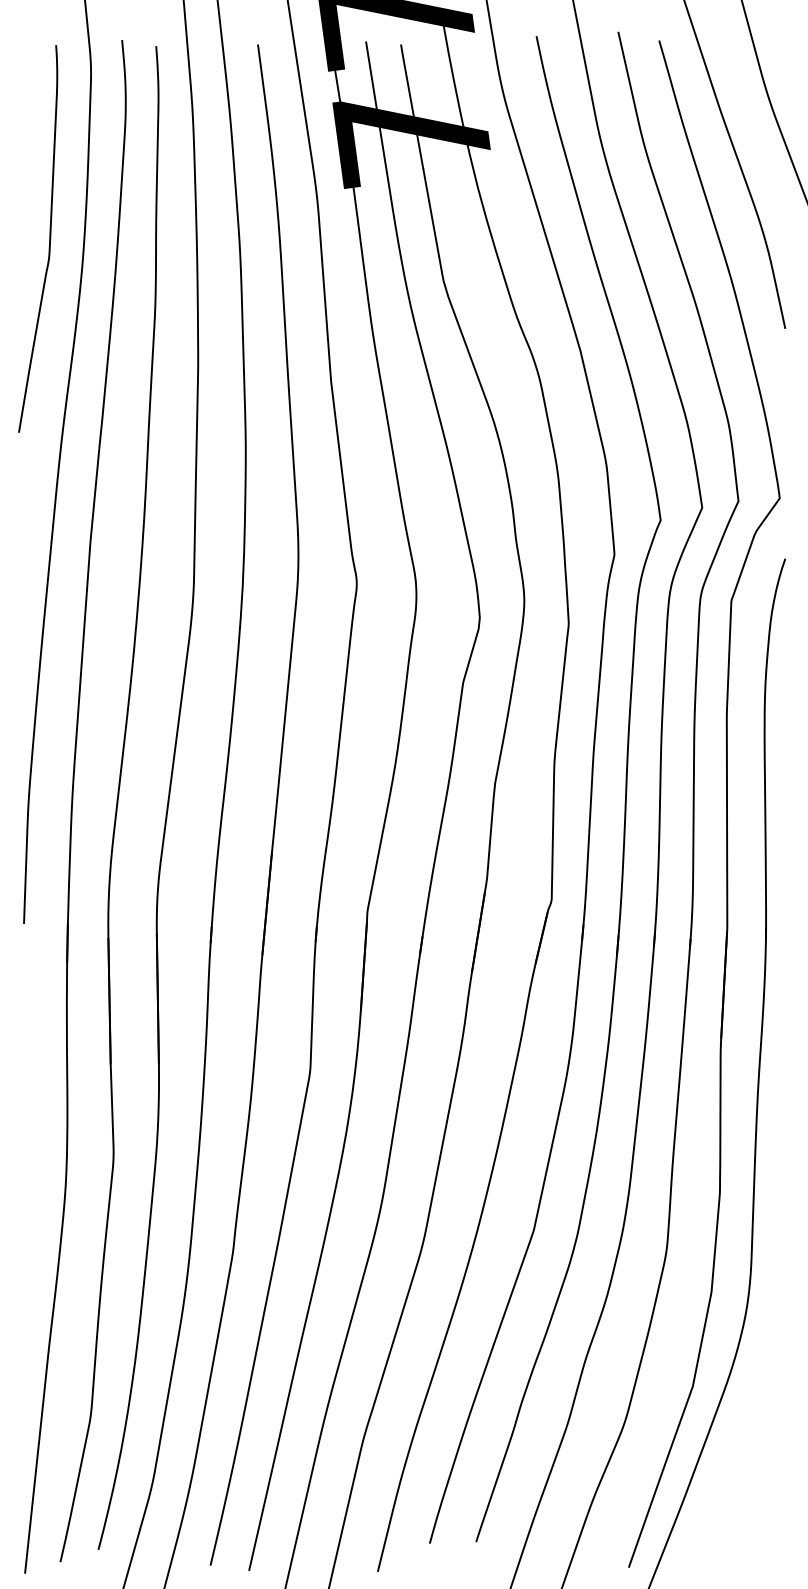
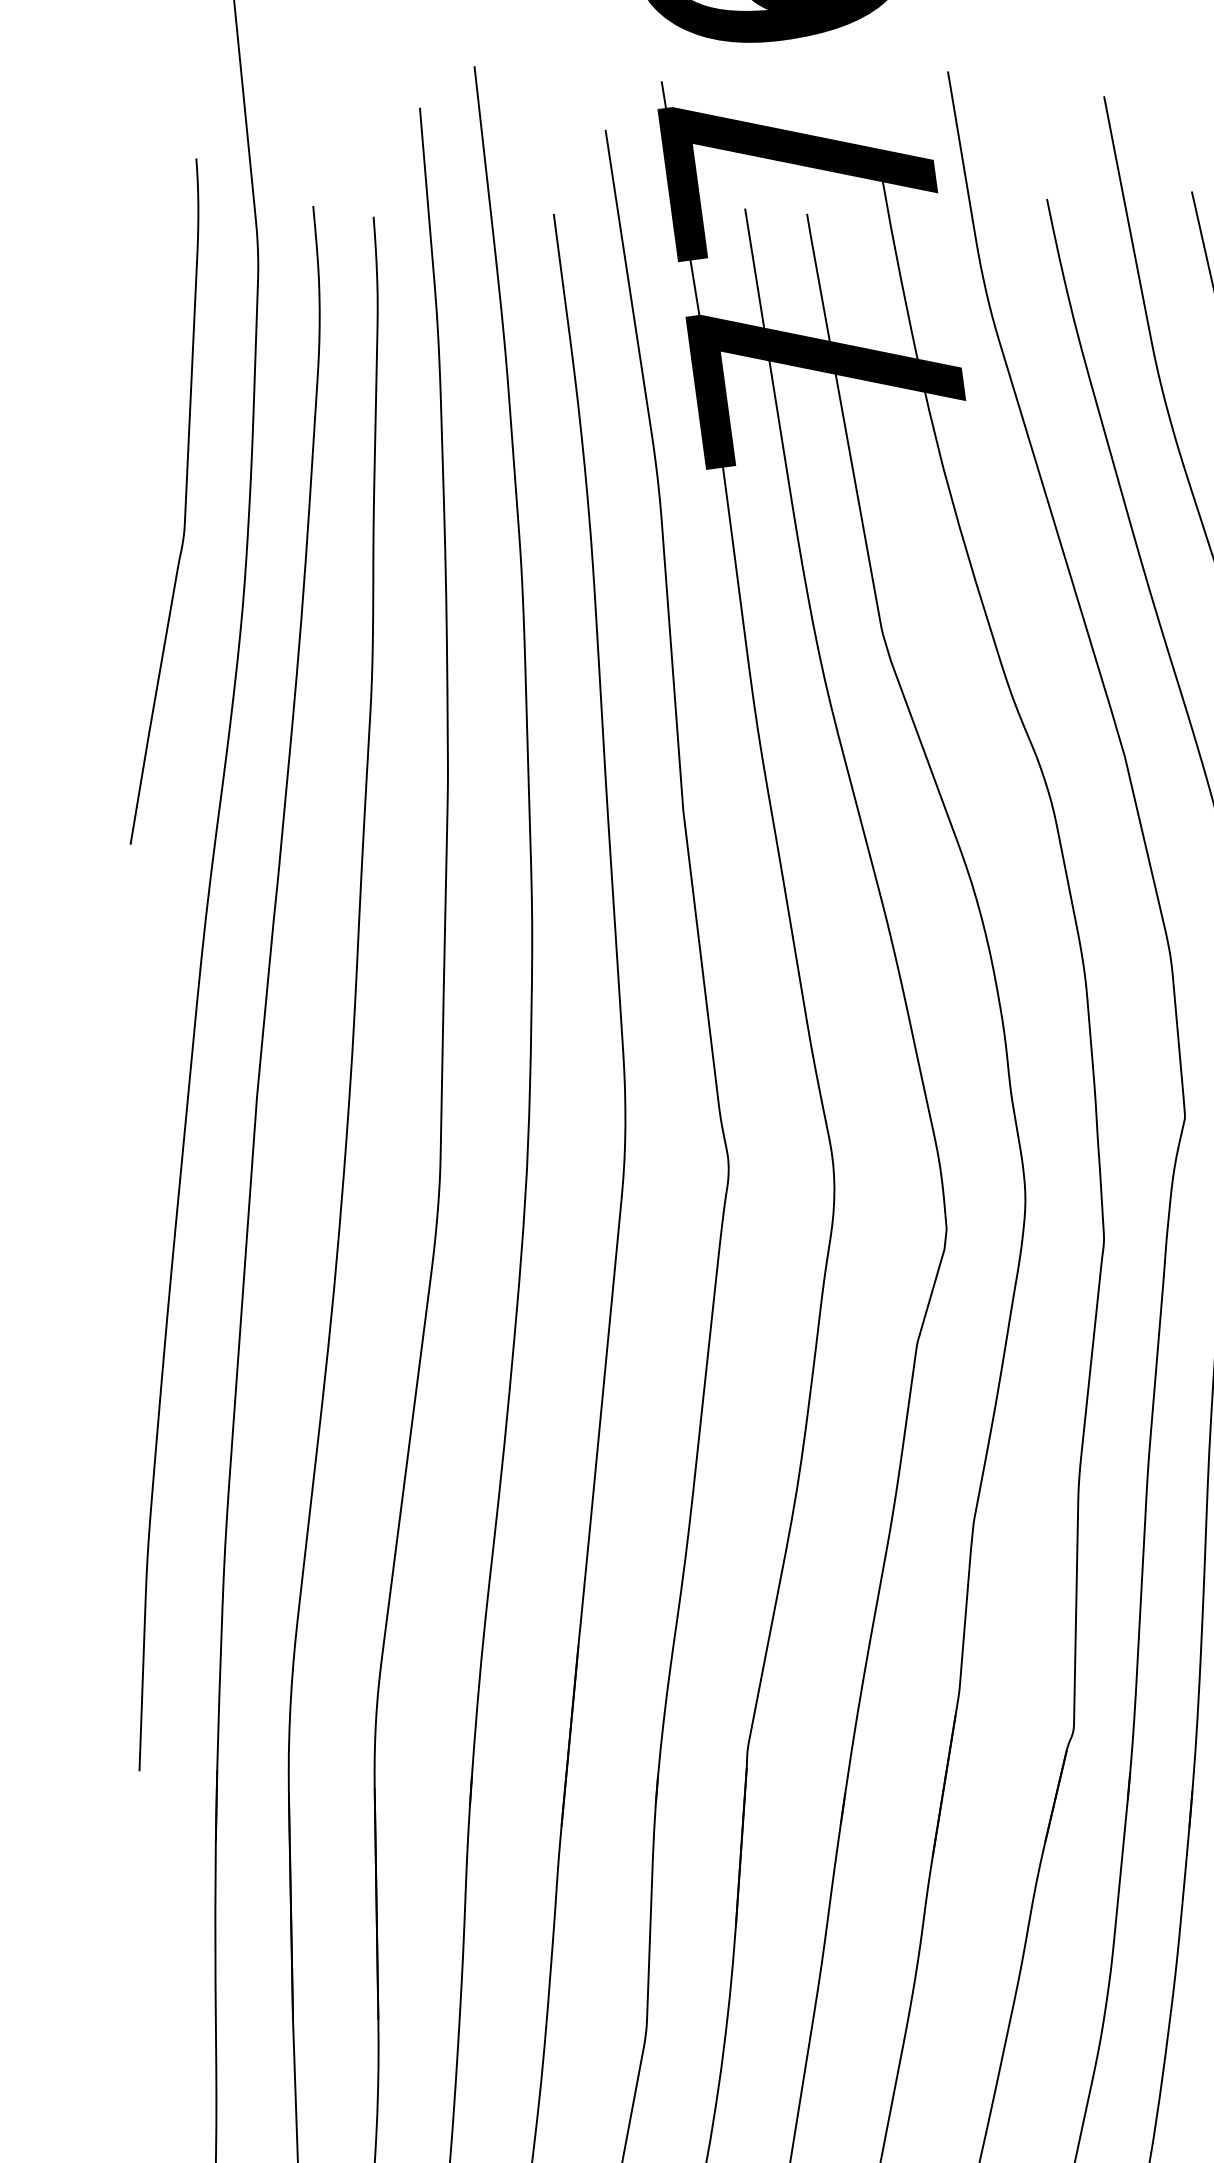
curve: (49, 238) -> (184, 500), moved

